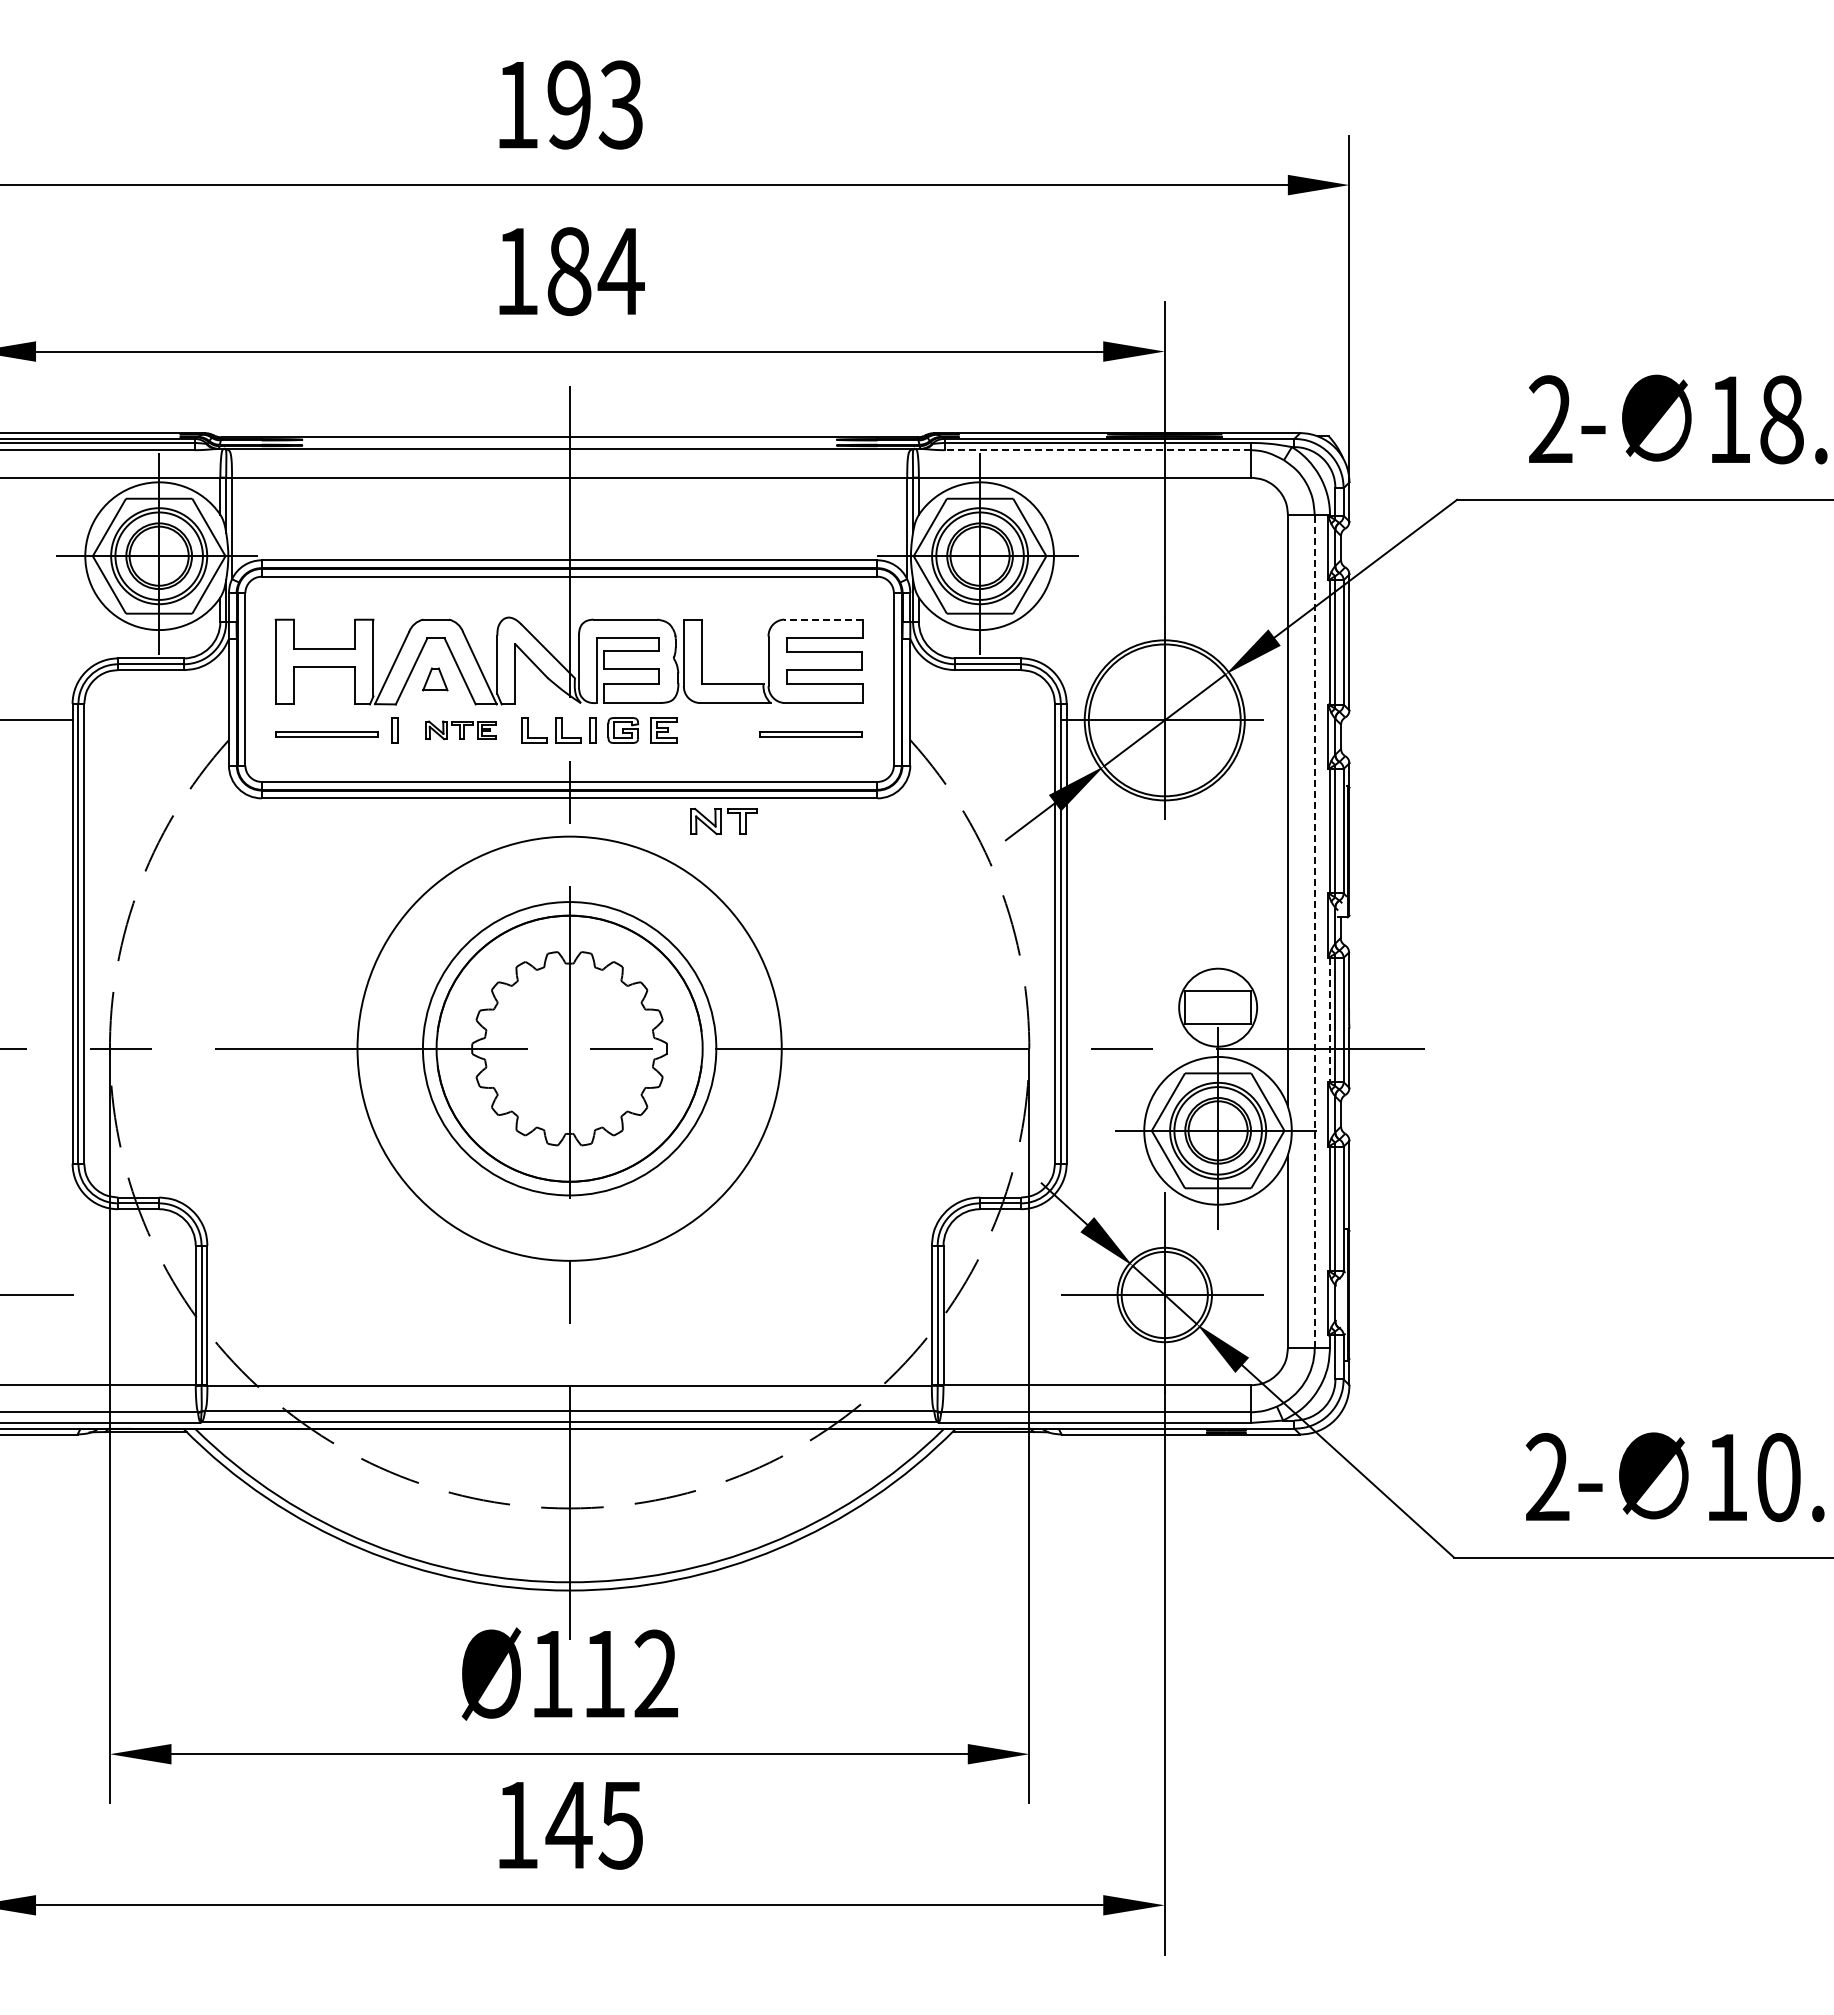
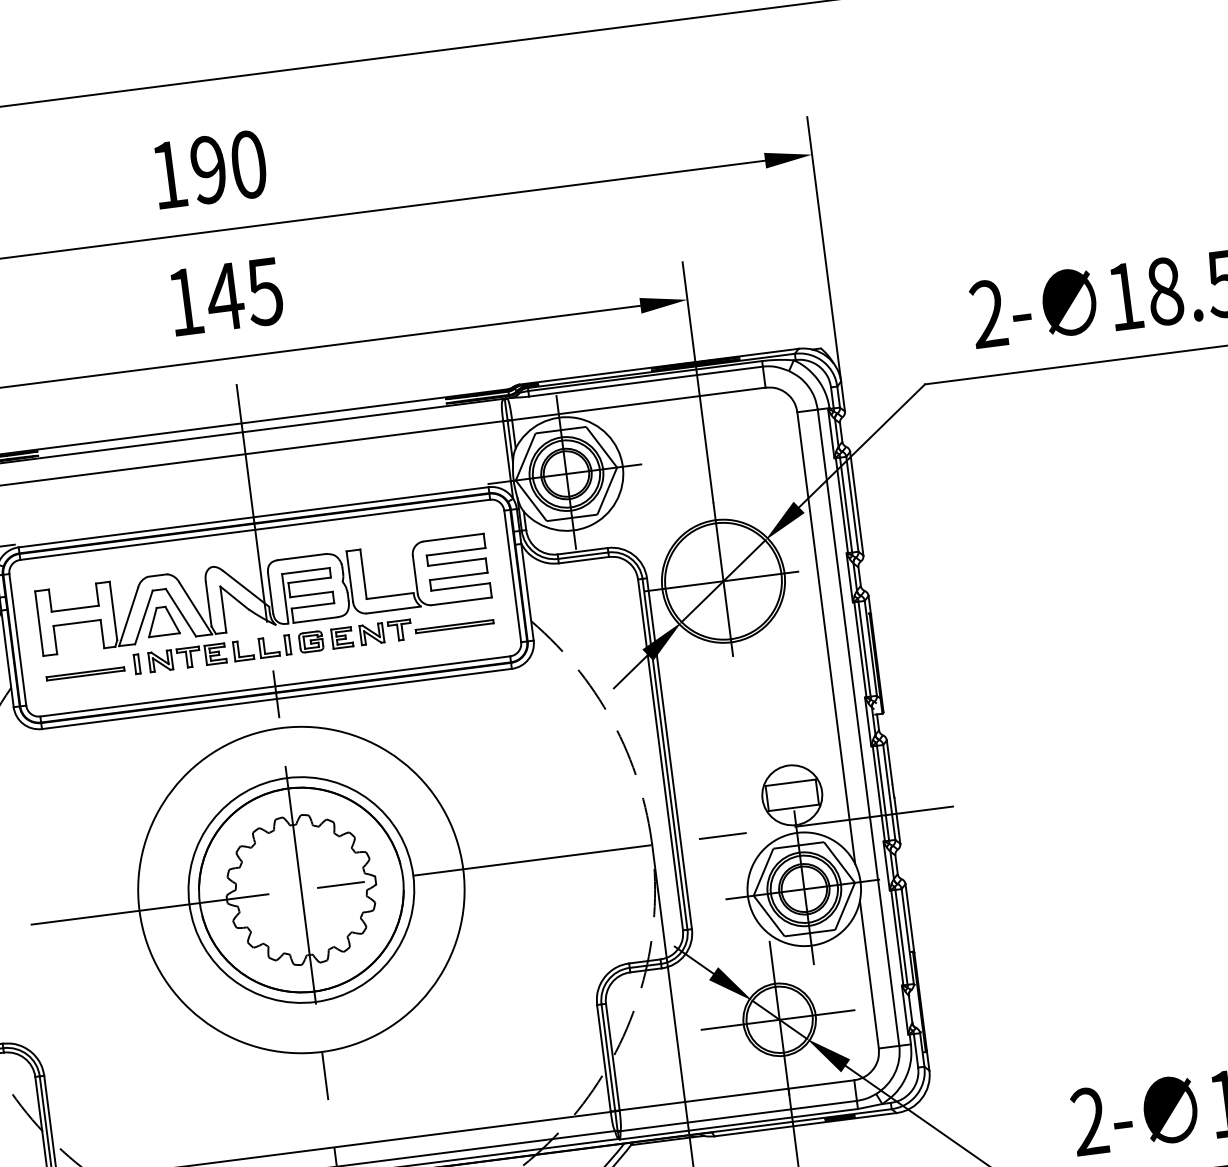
text: (620, 104) -> (247, 164), 193 -> 190
text: (594, 271) -> (244, 294), 184 -> 145
line: (1097, 450) -> (645, 381), dashed -> solid
line: (823, 619) -> (453, 537), dashed -> solid
part: (435, 679) -> (162, 621), size x1.67
part: (460, 729) -> (186, 657), size x1.43
part: (723, 821) -> (385, 632), moved
line: (1314, 931) -> (858, 727), dashed -> solid
line: (1329, 1020) -> (878, 794), dashed -> solid

